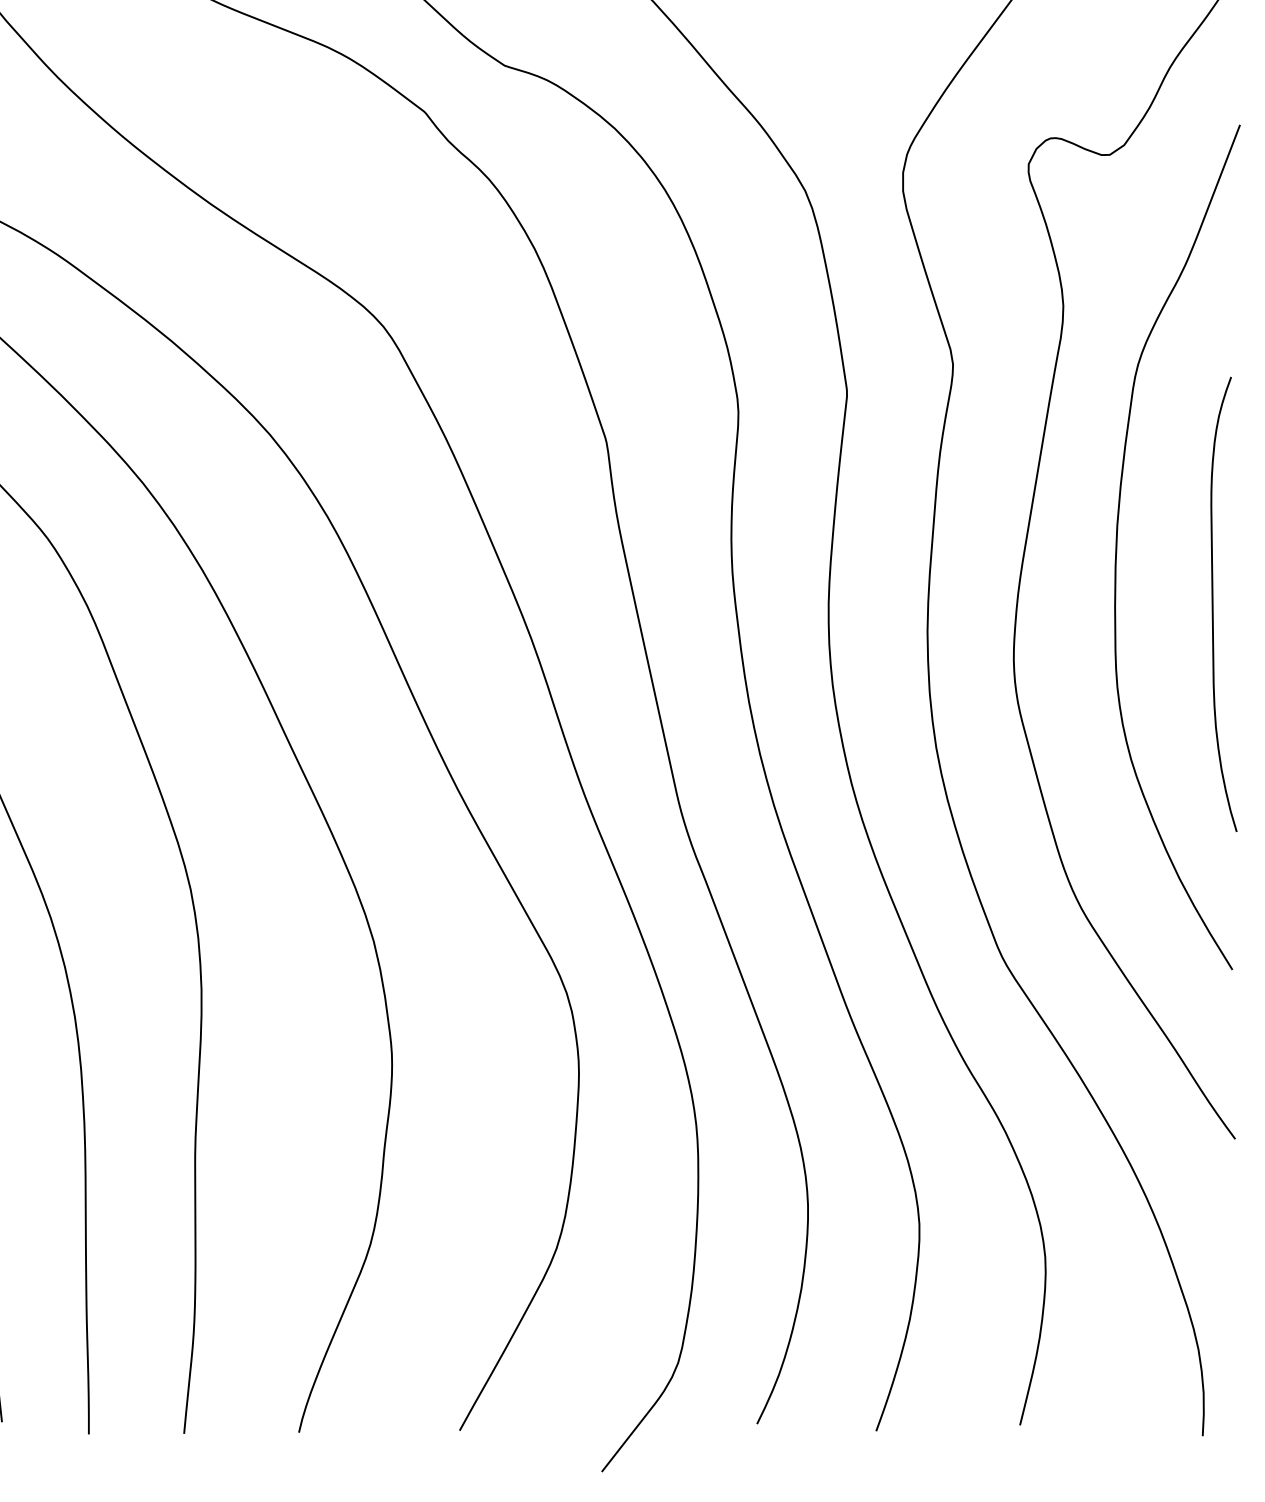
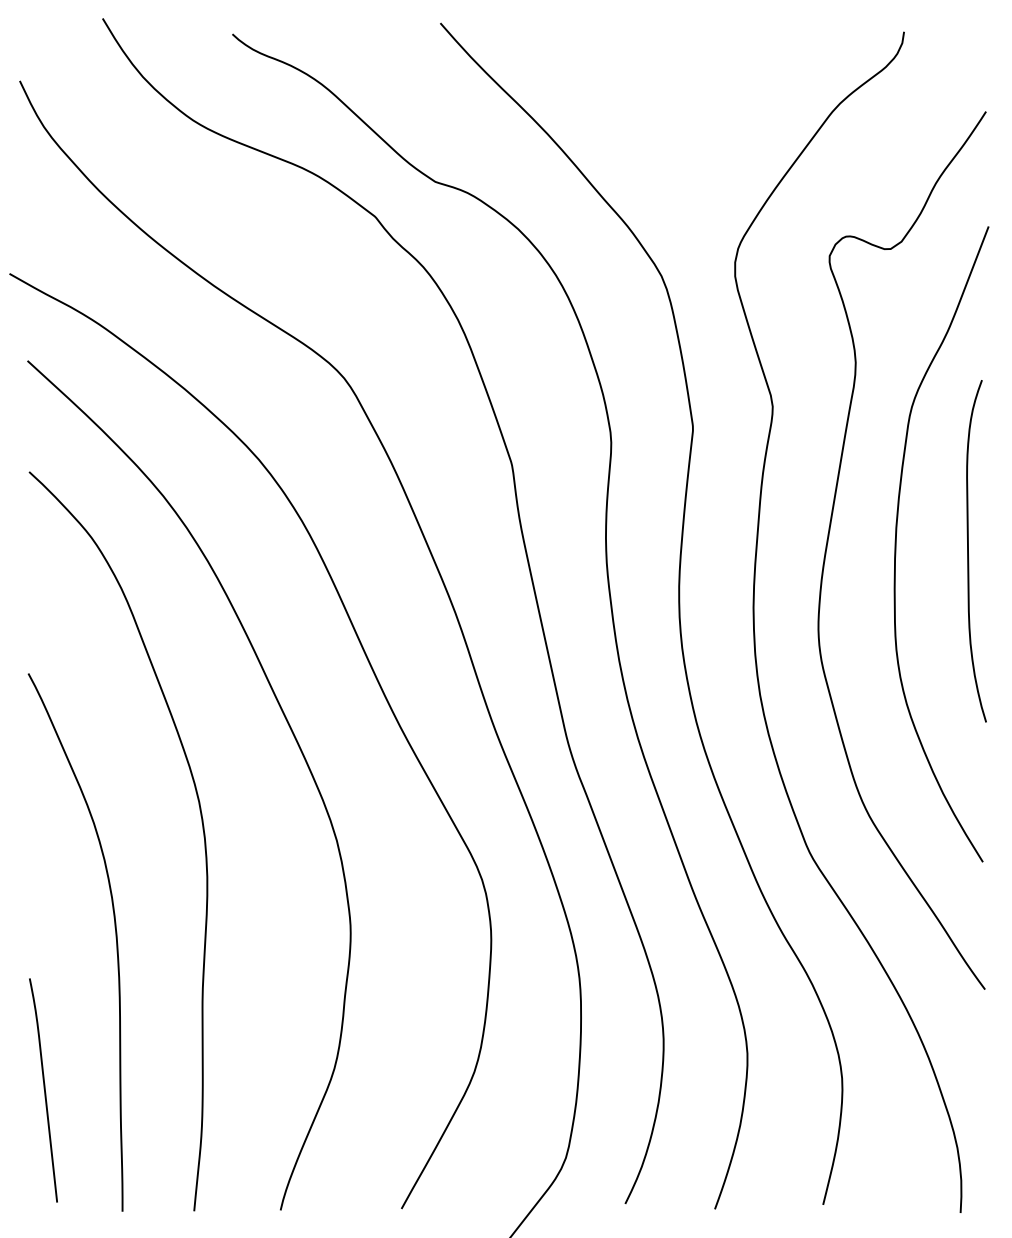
curve: (1213, 604) -> (968, 551), moved

